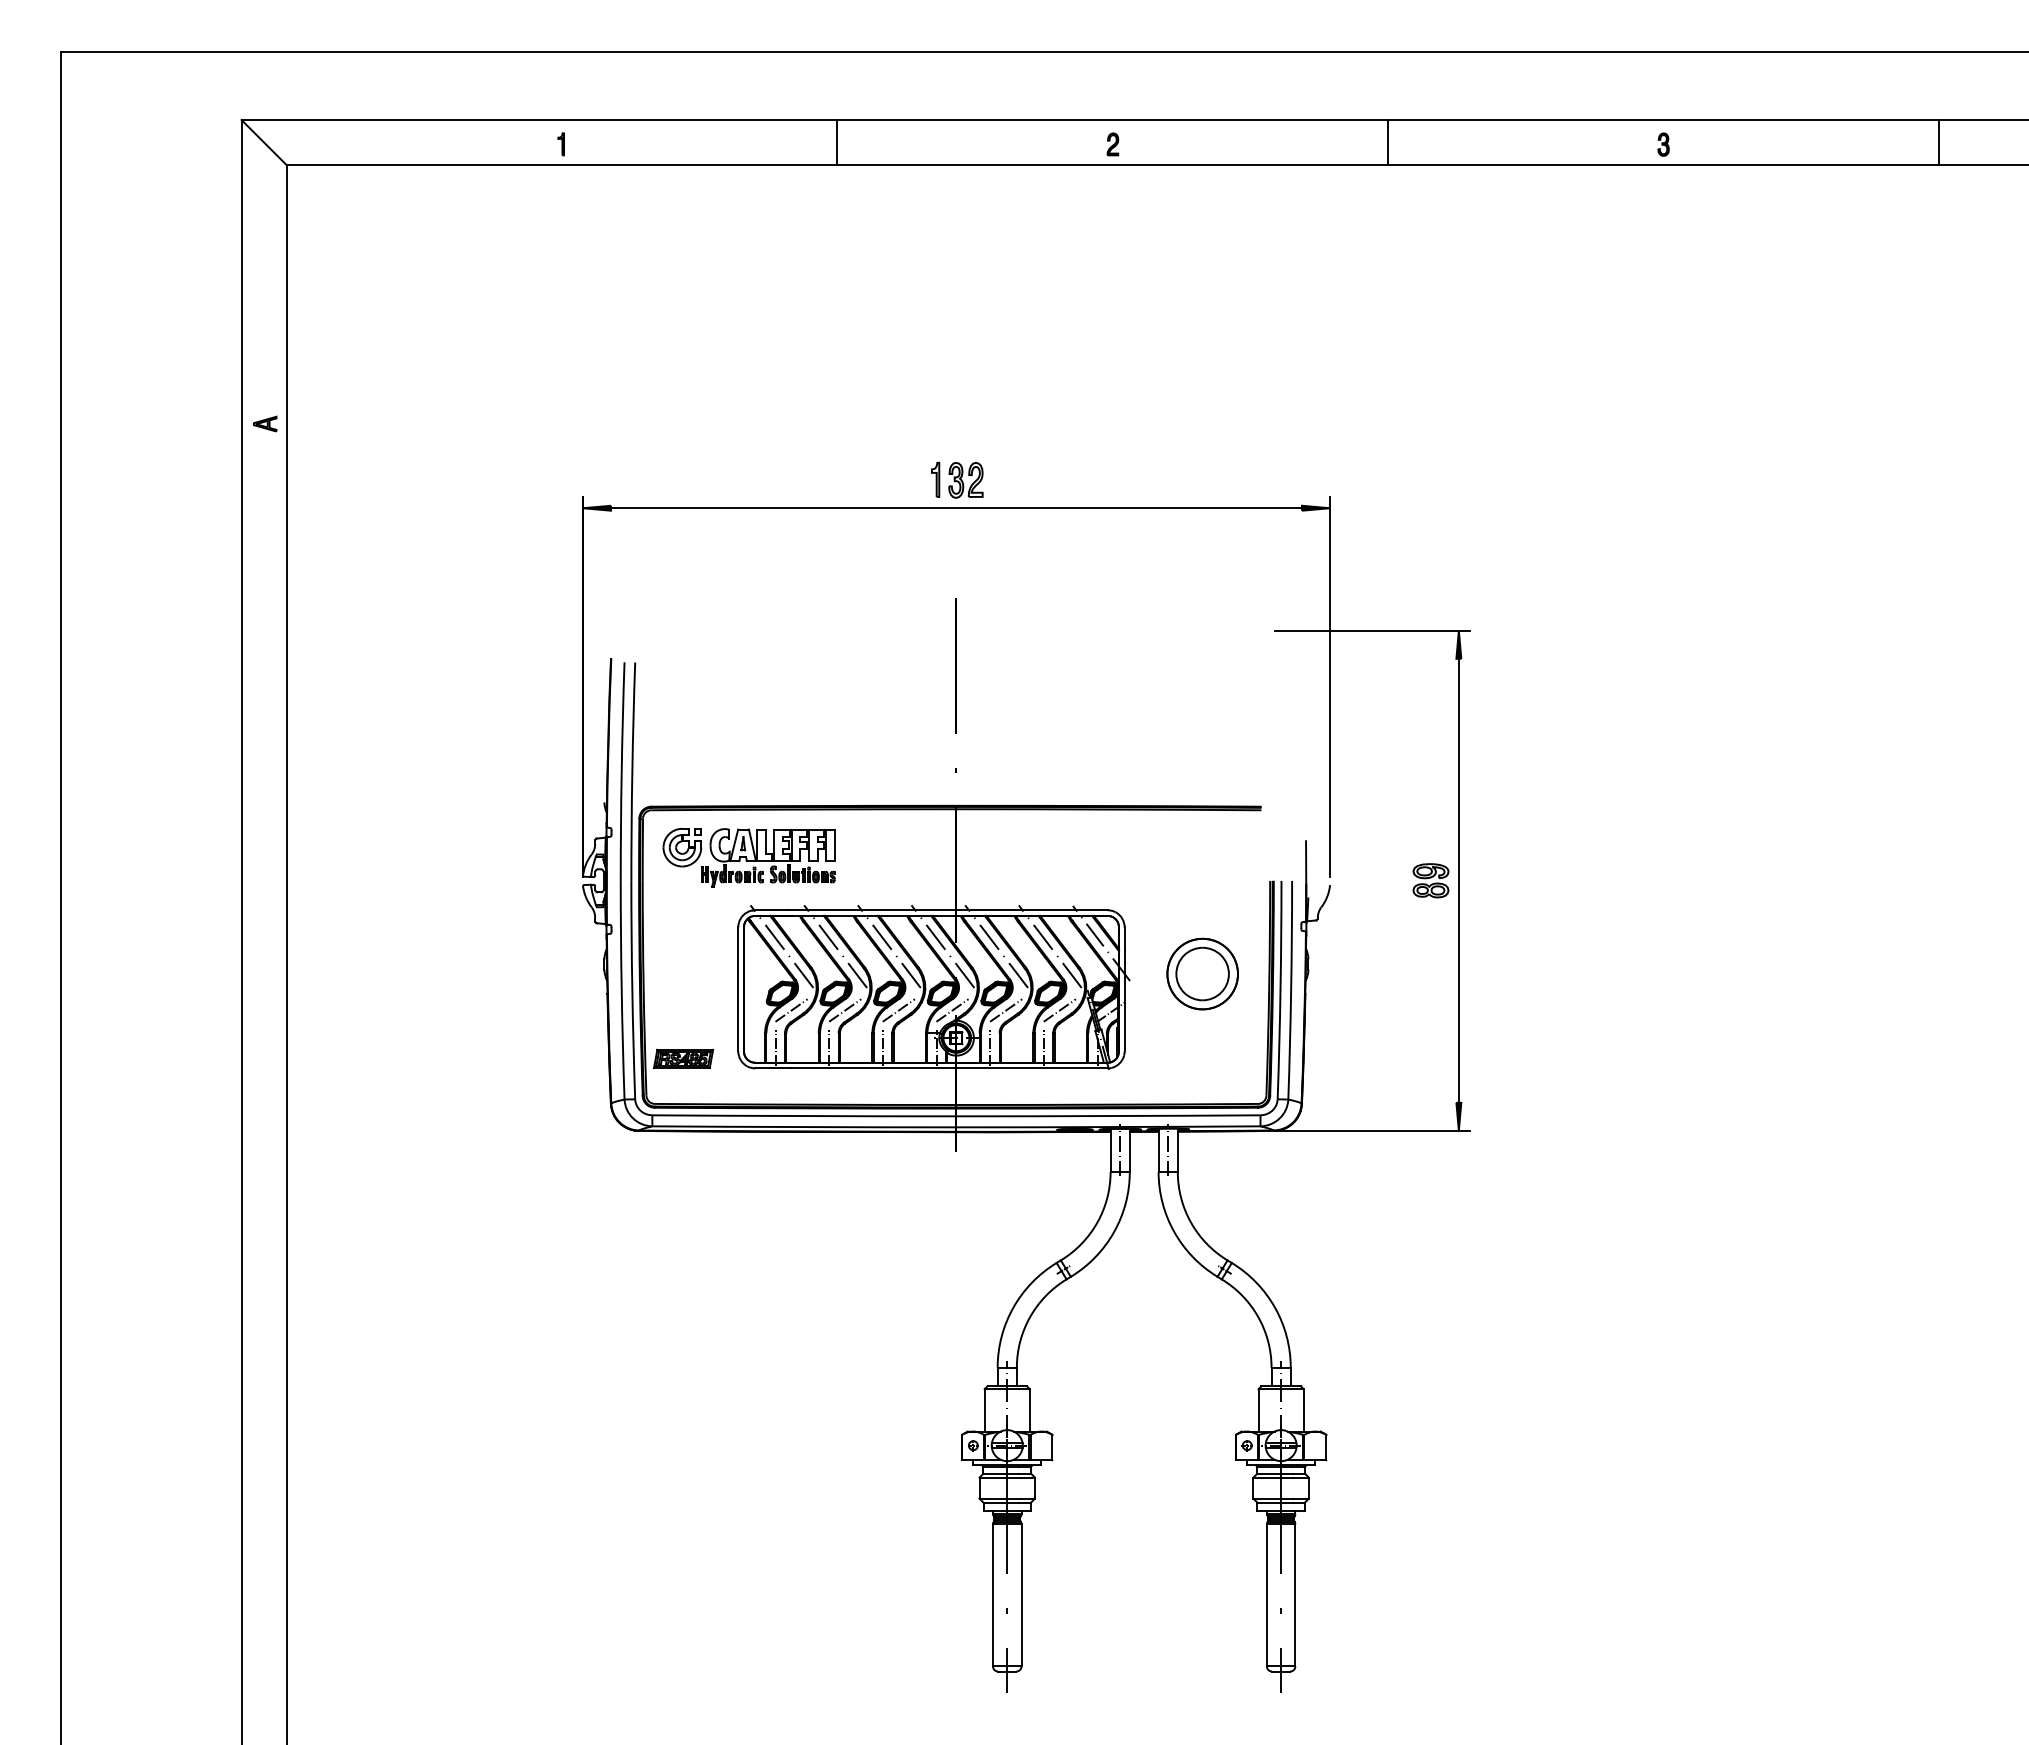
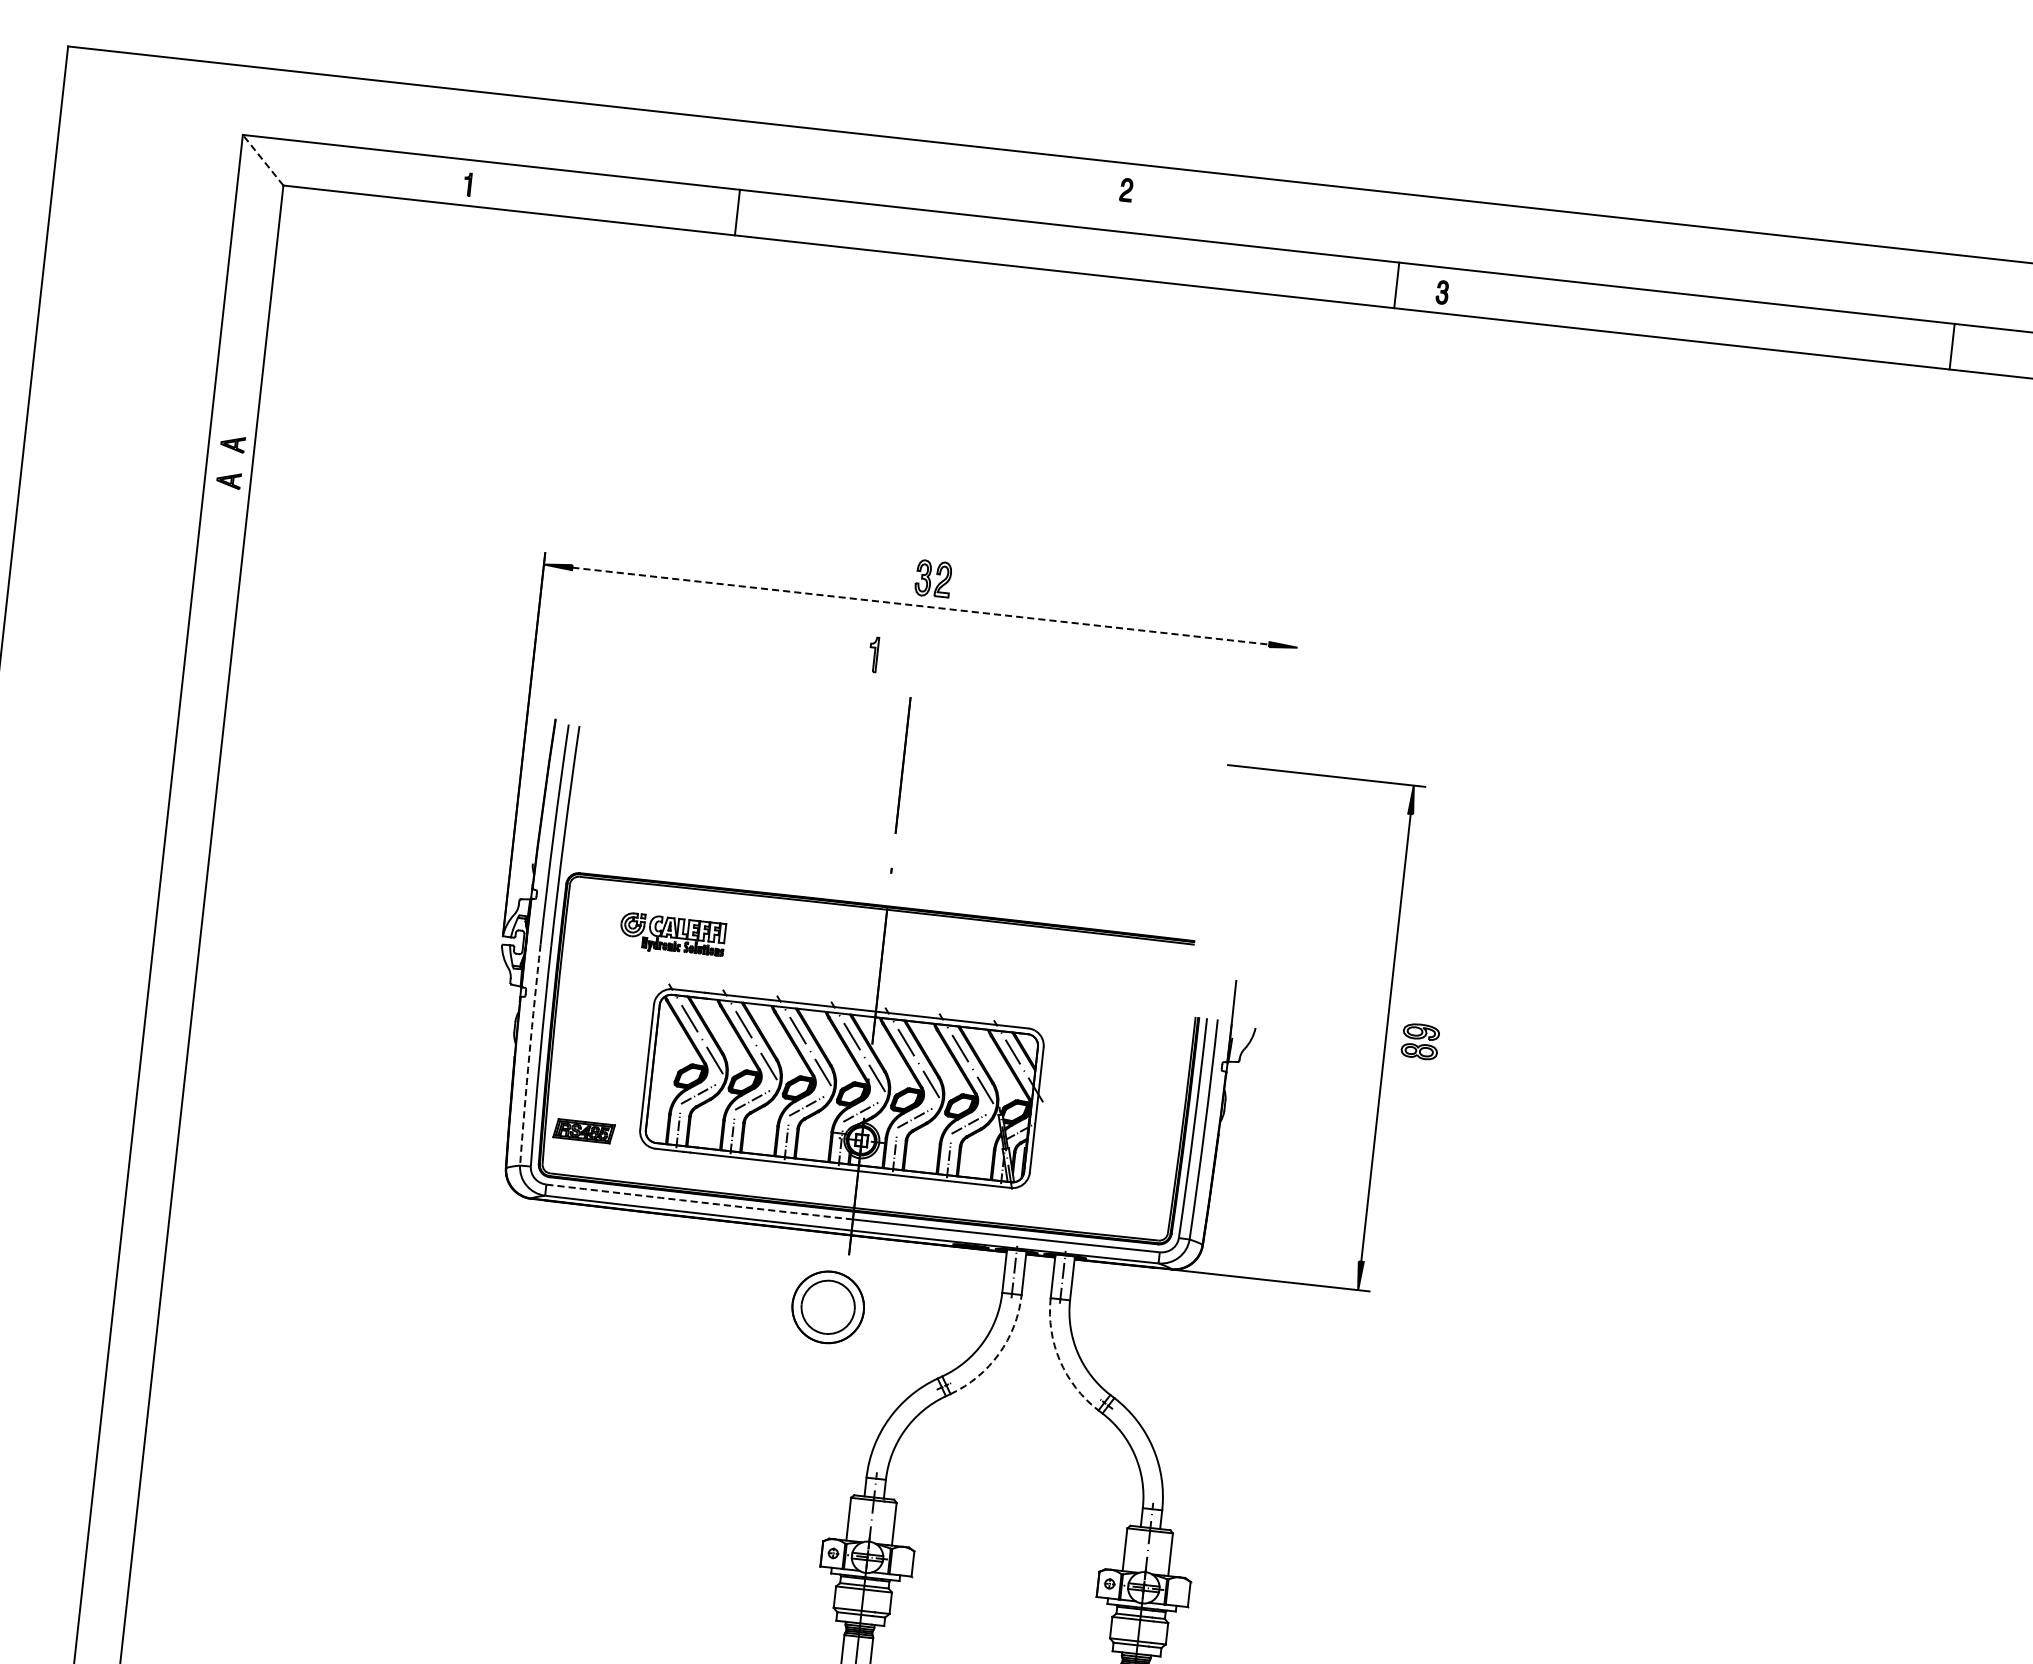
line: (264, 142) -> (263, 160), solid -> dashed
line: (837, 142) -> (737, 212), moved
part: (560, 144) -> (467, 184), moved
part: (1112, 144) -> (1125, 190), moved
part: (1663, 144) -> (1442, 292), moved
part: (265, 459) -> (229, 480), added
part: (935, 479) -> (873, 654), moved
line: (957, 508) -> (921, 606), solid -> dashed
line: (1330, 686) -> (1278, 827), removed
part: (748, 857) -> (672, 935), size x0.6
part: (1430, 880) -> (1419, 1041), moved
part: (1202, 973) -> (828, 1306), moved
arc: (621, 990) -> (529, 1055), solid -> dashed
arc: (804, 1116) -> (699, 1202), solid -> dashed
arc: (1114, 1232) -> (999, 1354), solid -> dashed
arc: (1174, 1232) -> (1060, 1360), solid -> dashed

